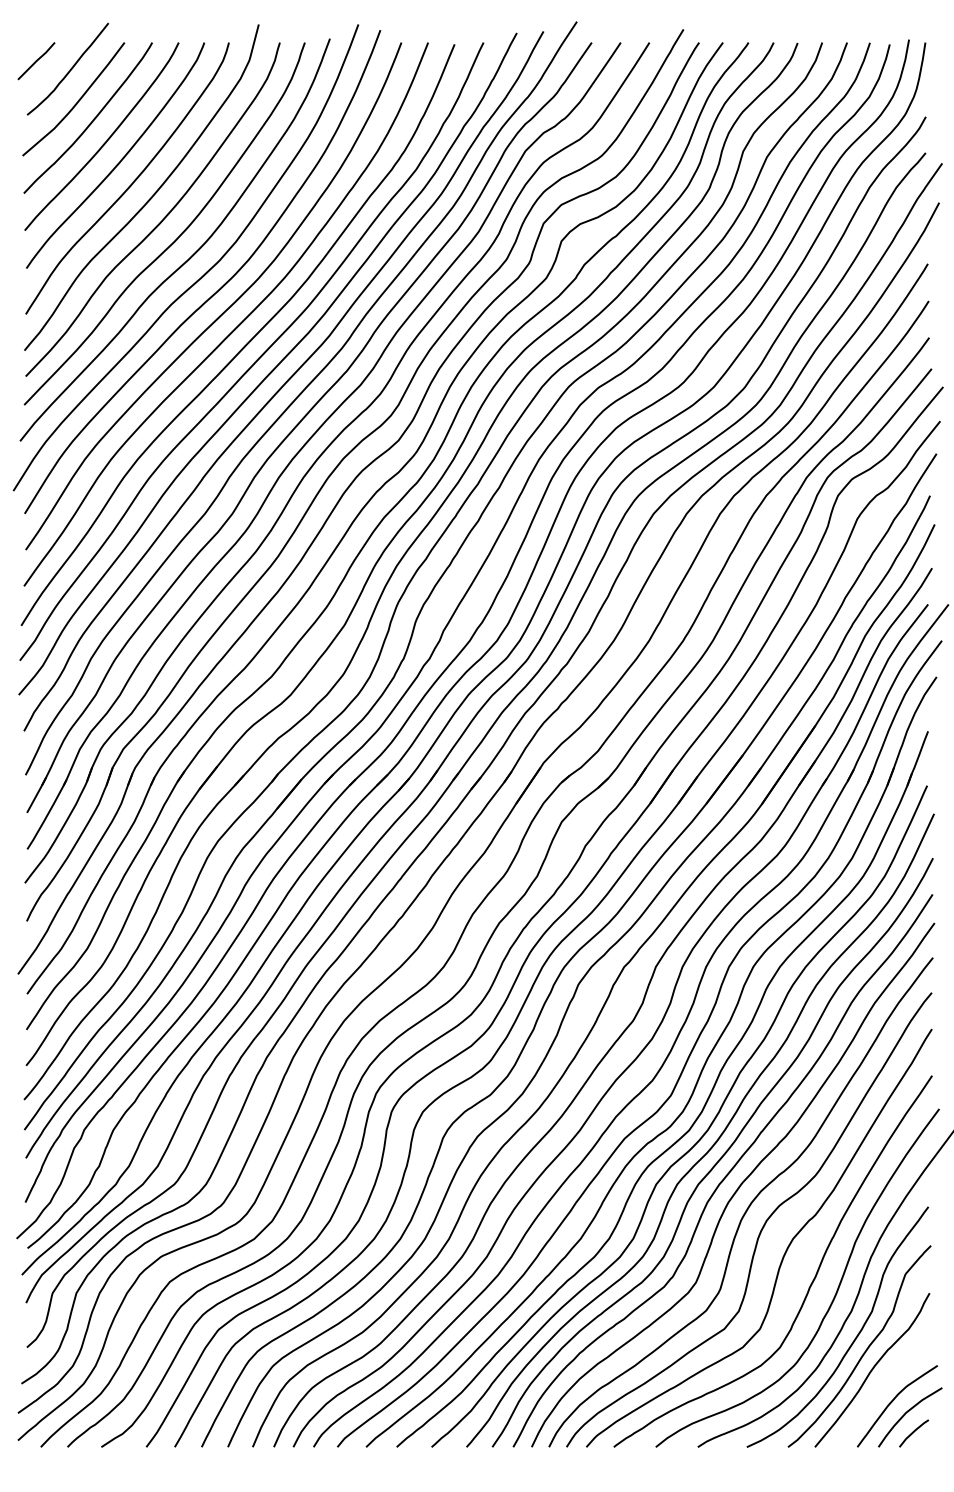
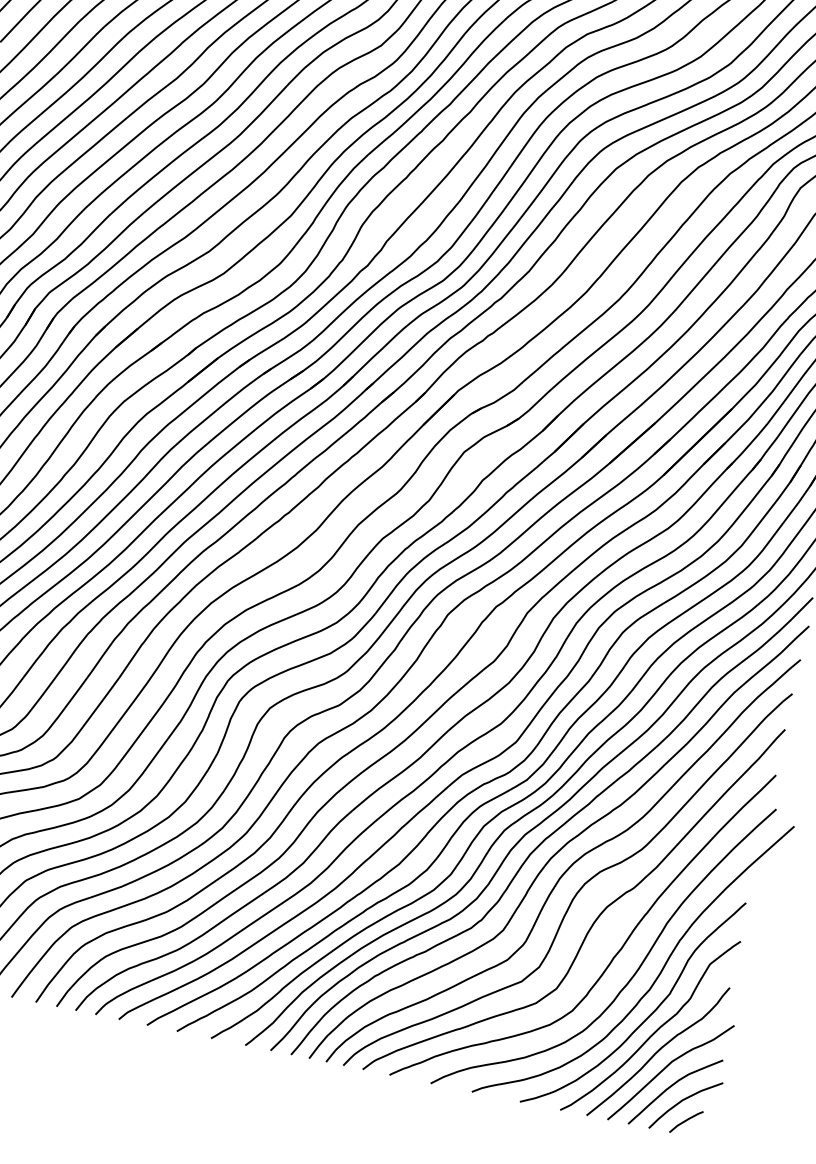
curve: (883, 1385) -> (666, 1068), added

